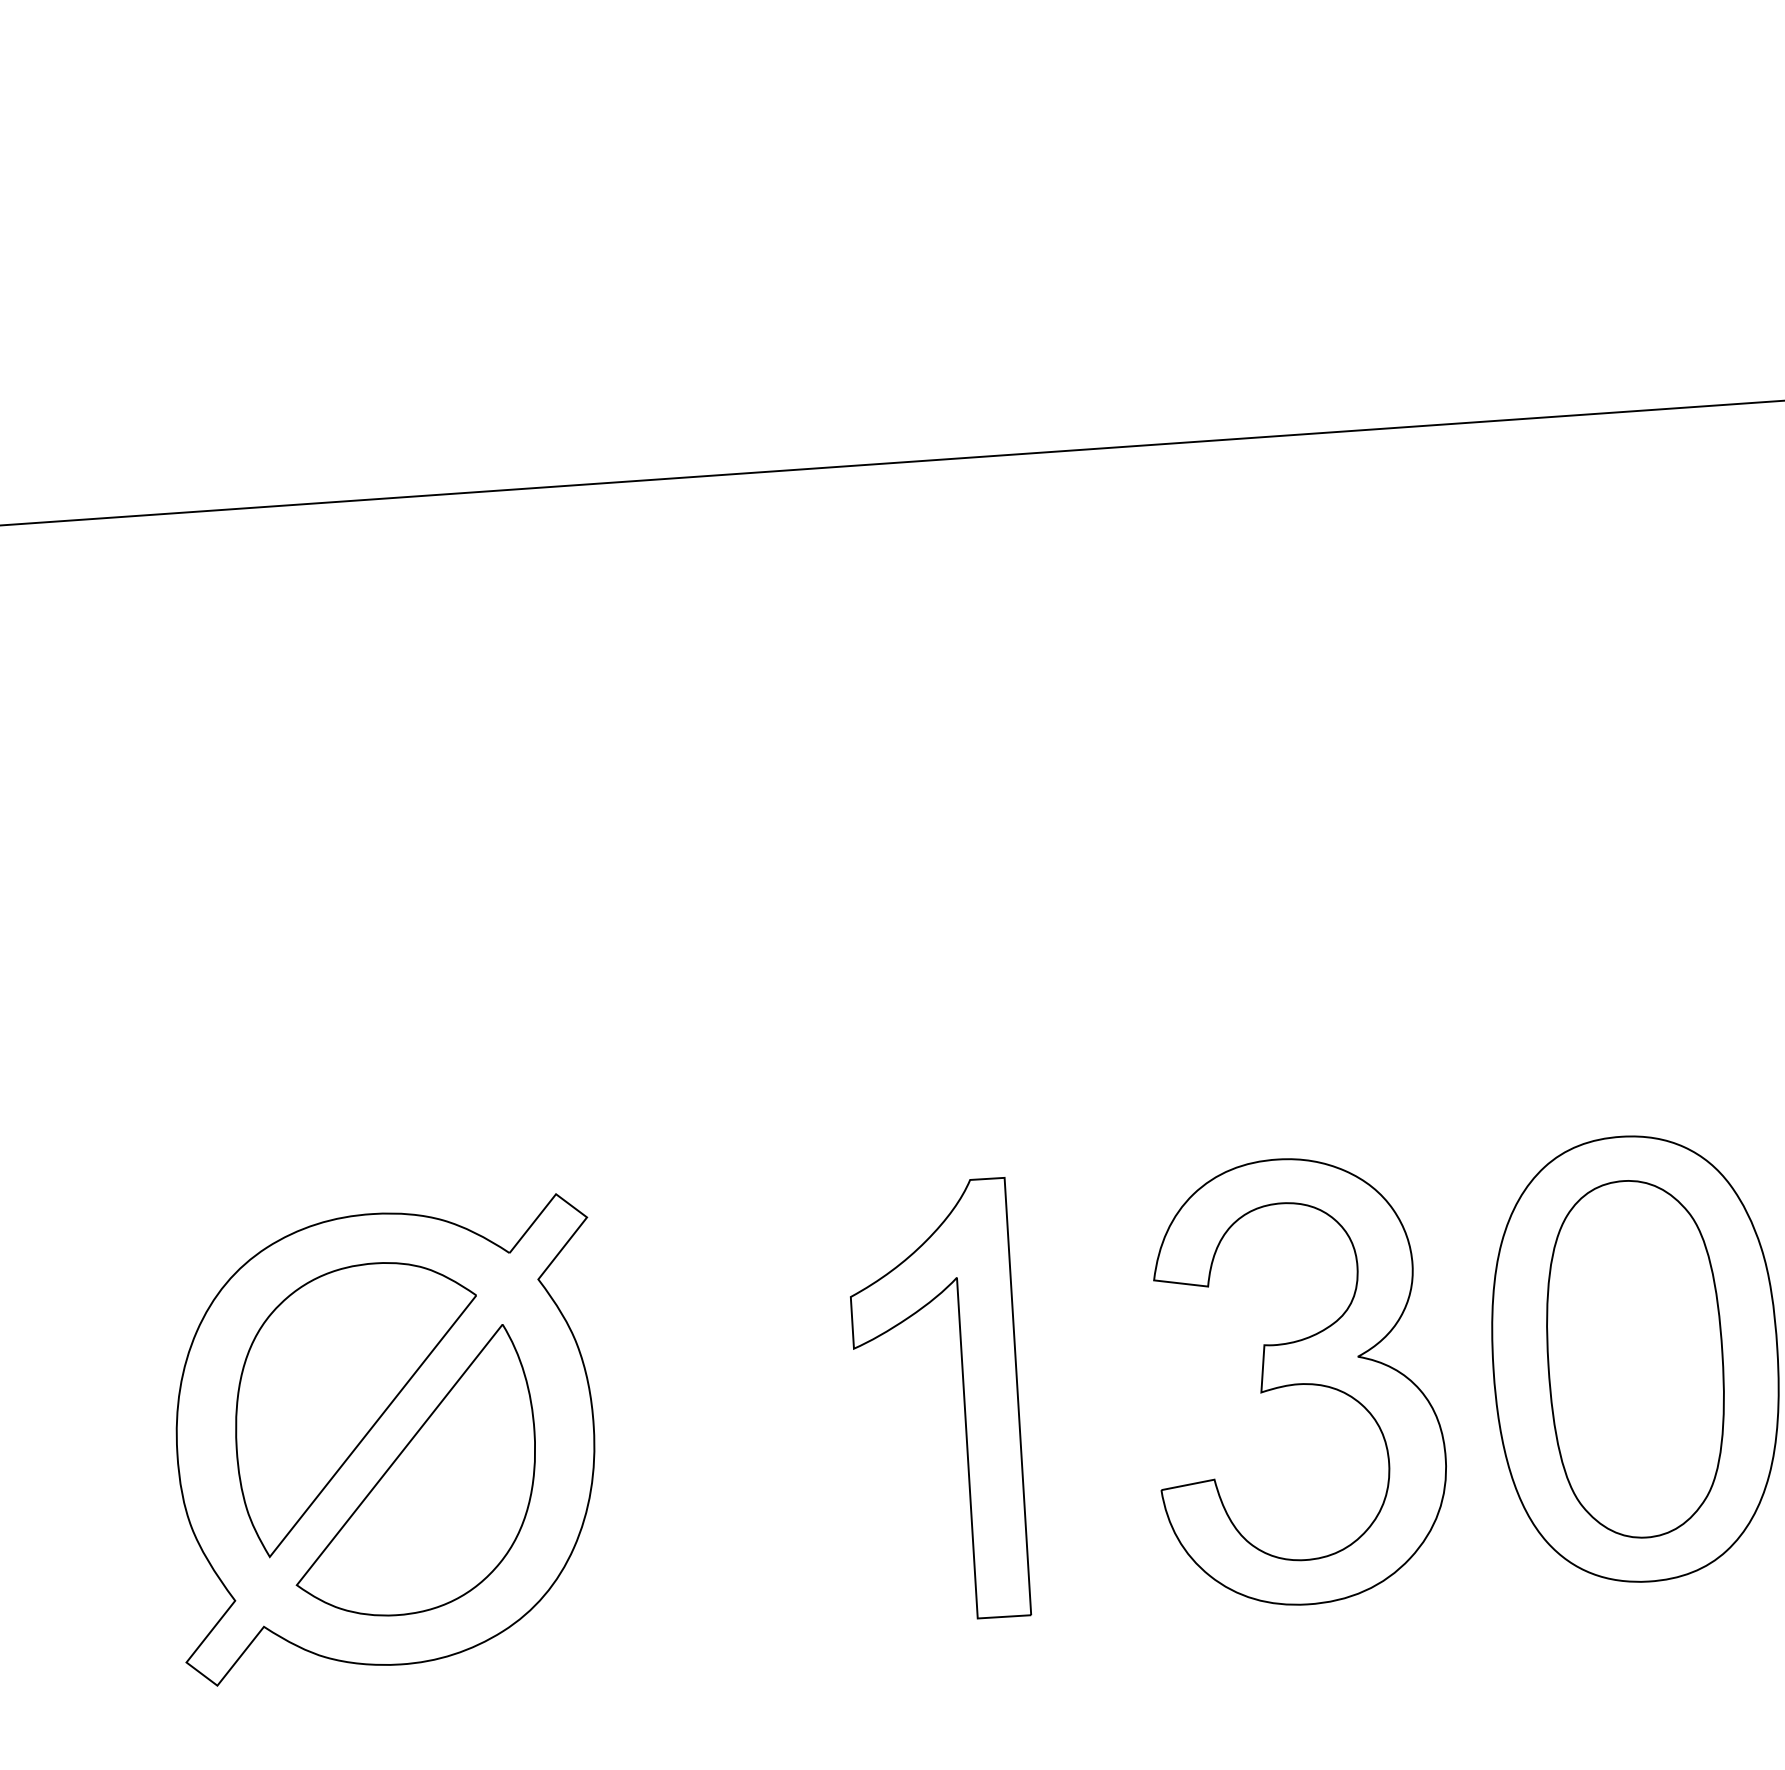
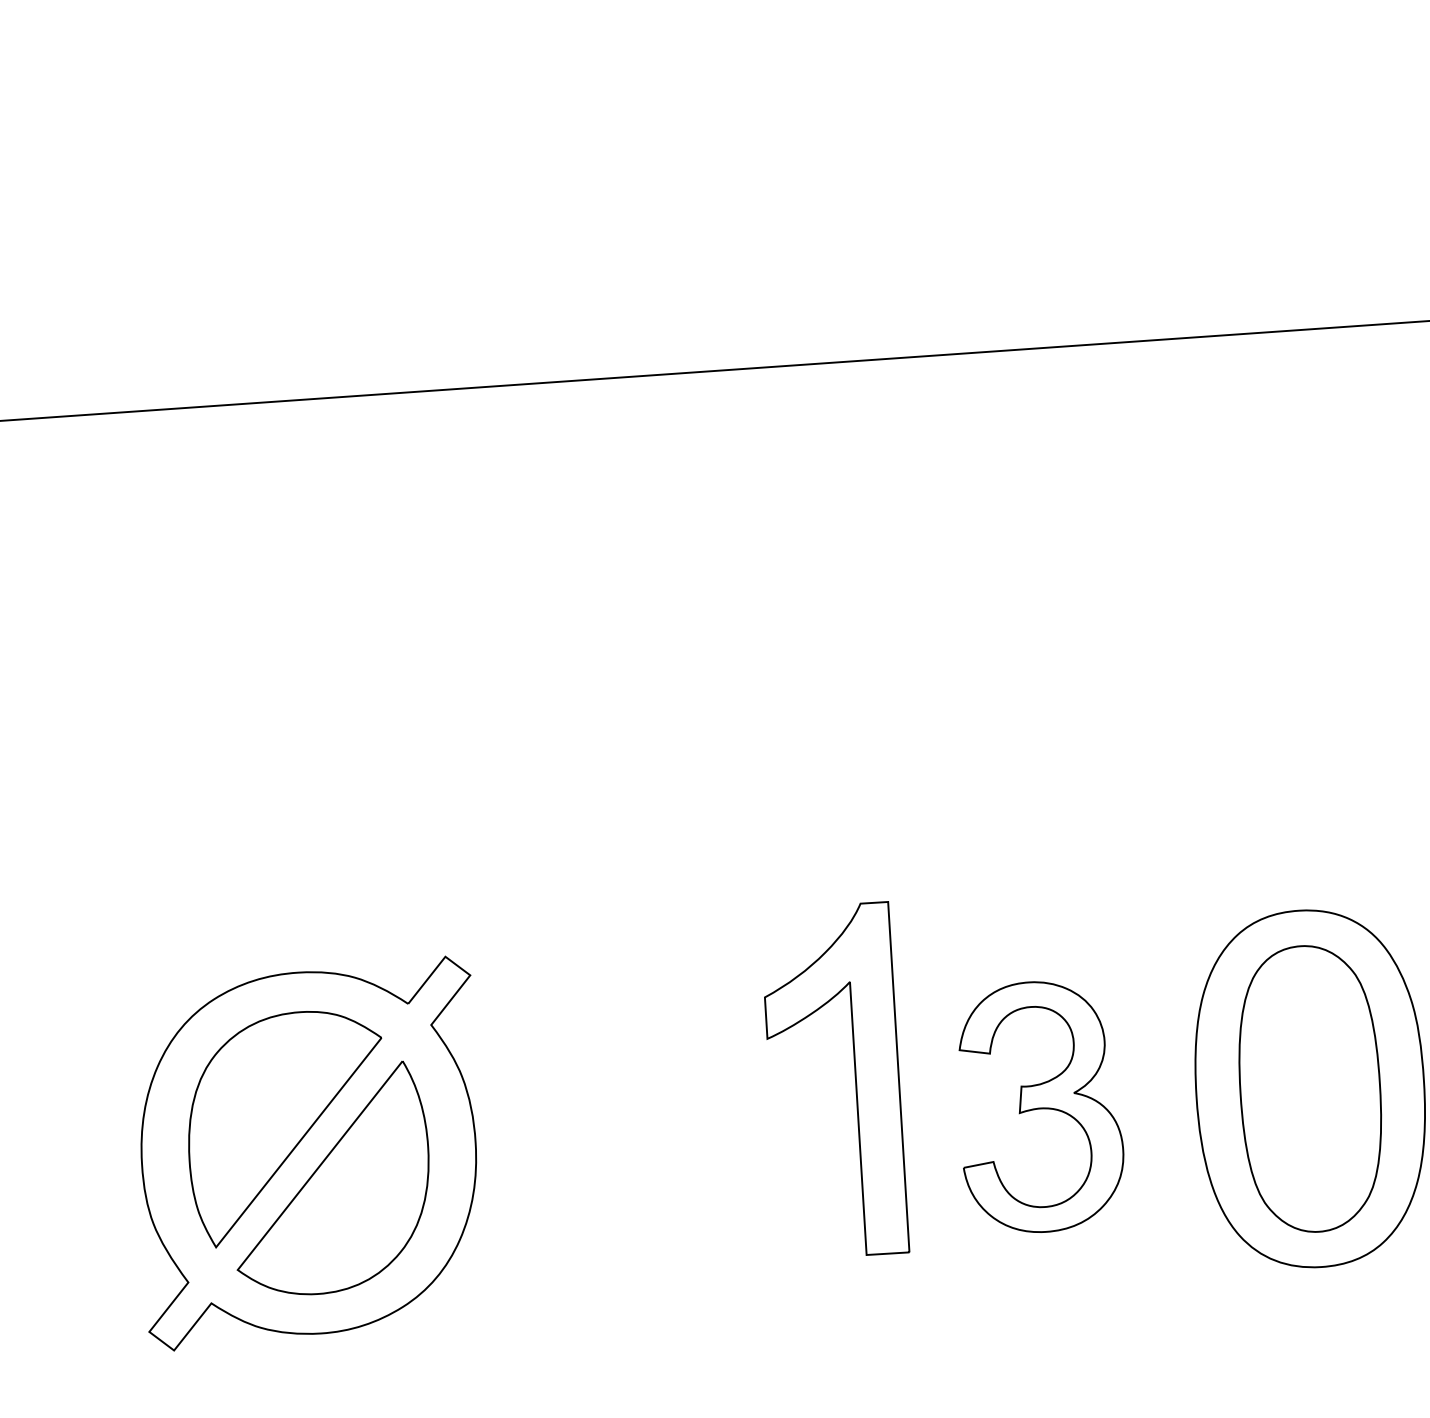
part: (1299, 1381) -> (1041, 1106), size x0.7
part: (963, 1398) -> (855, 1078), moved

